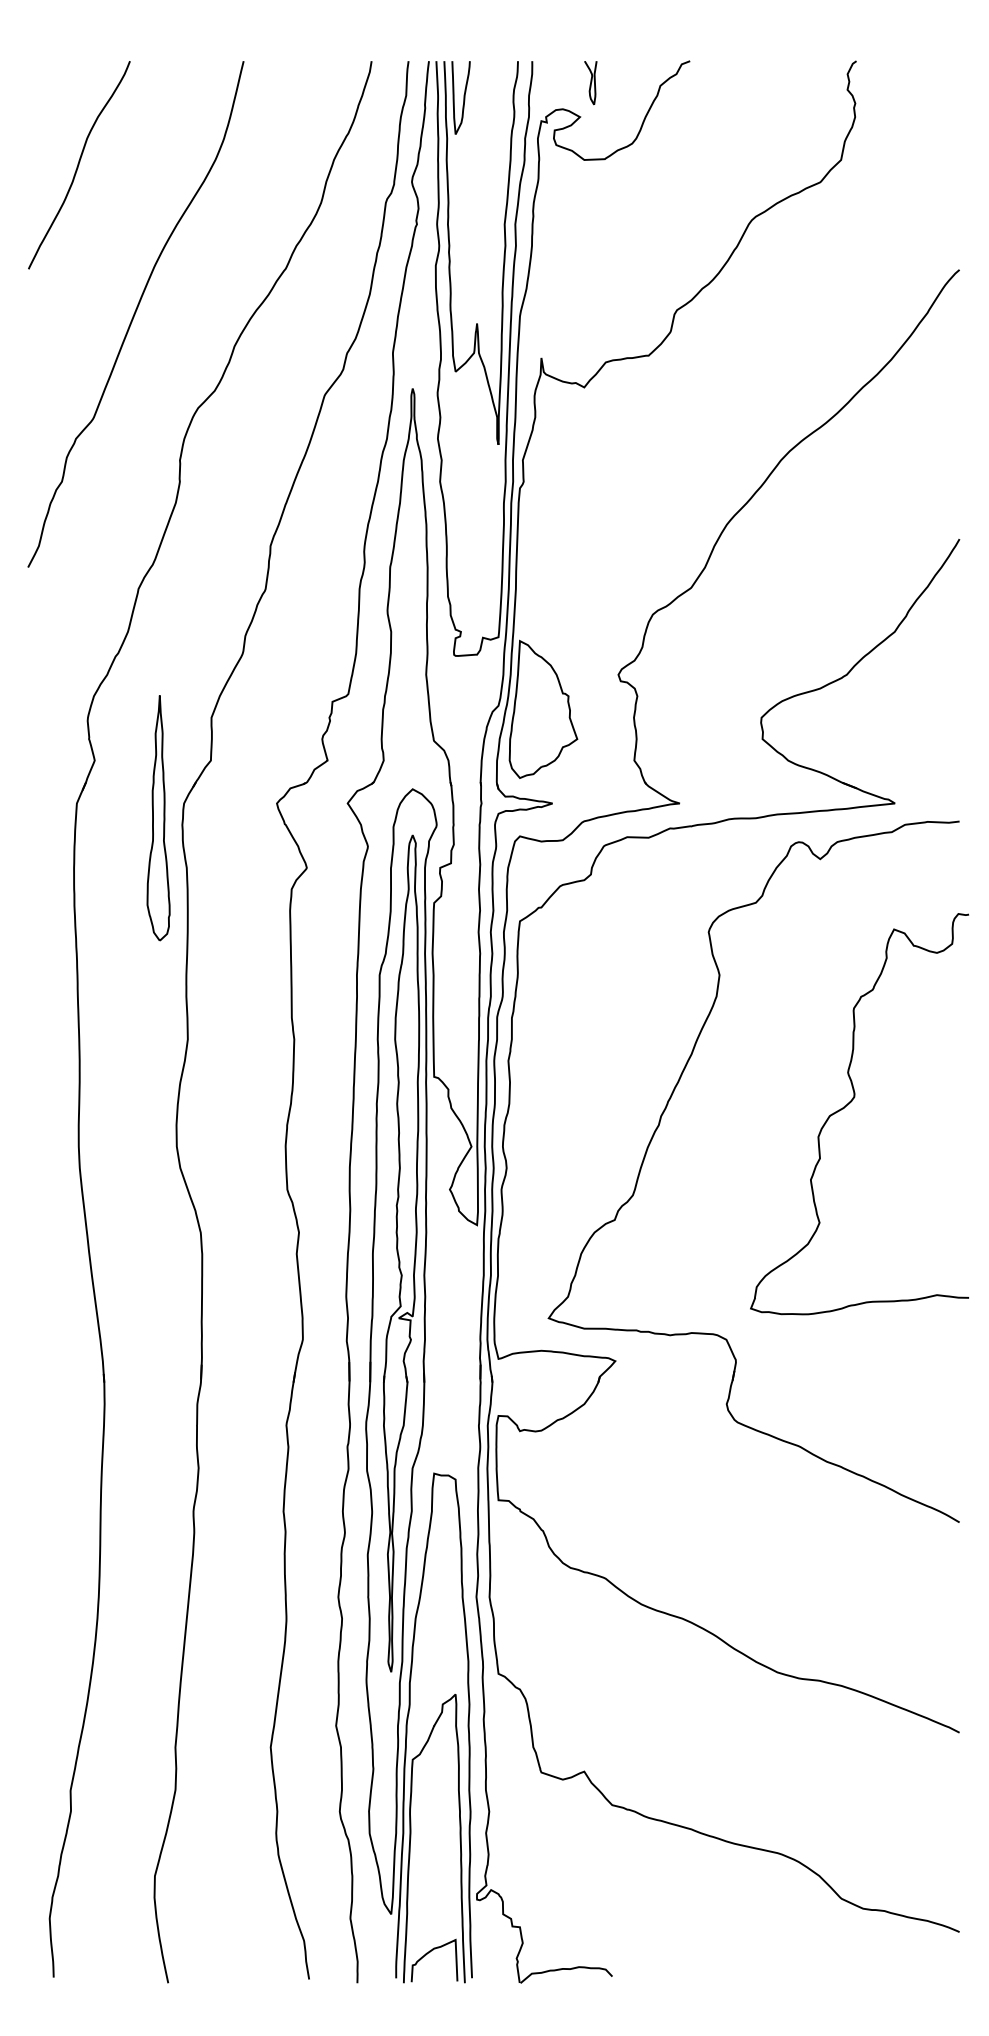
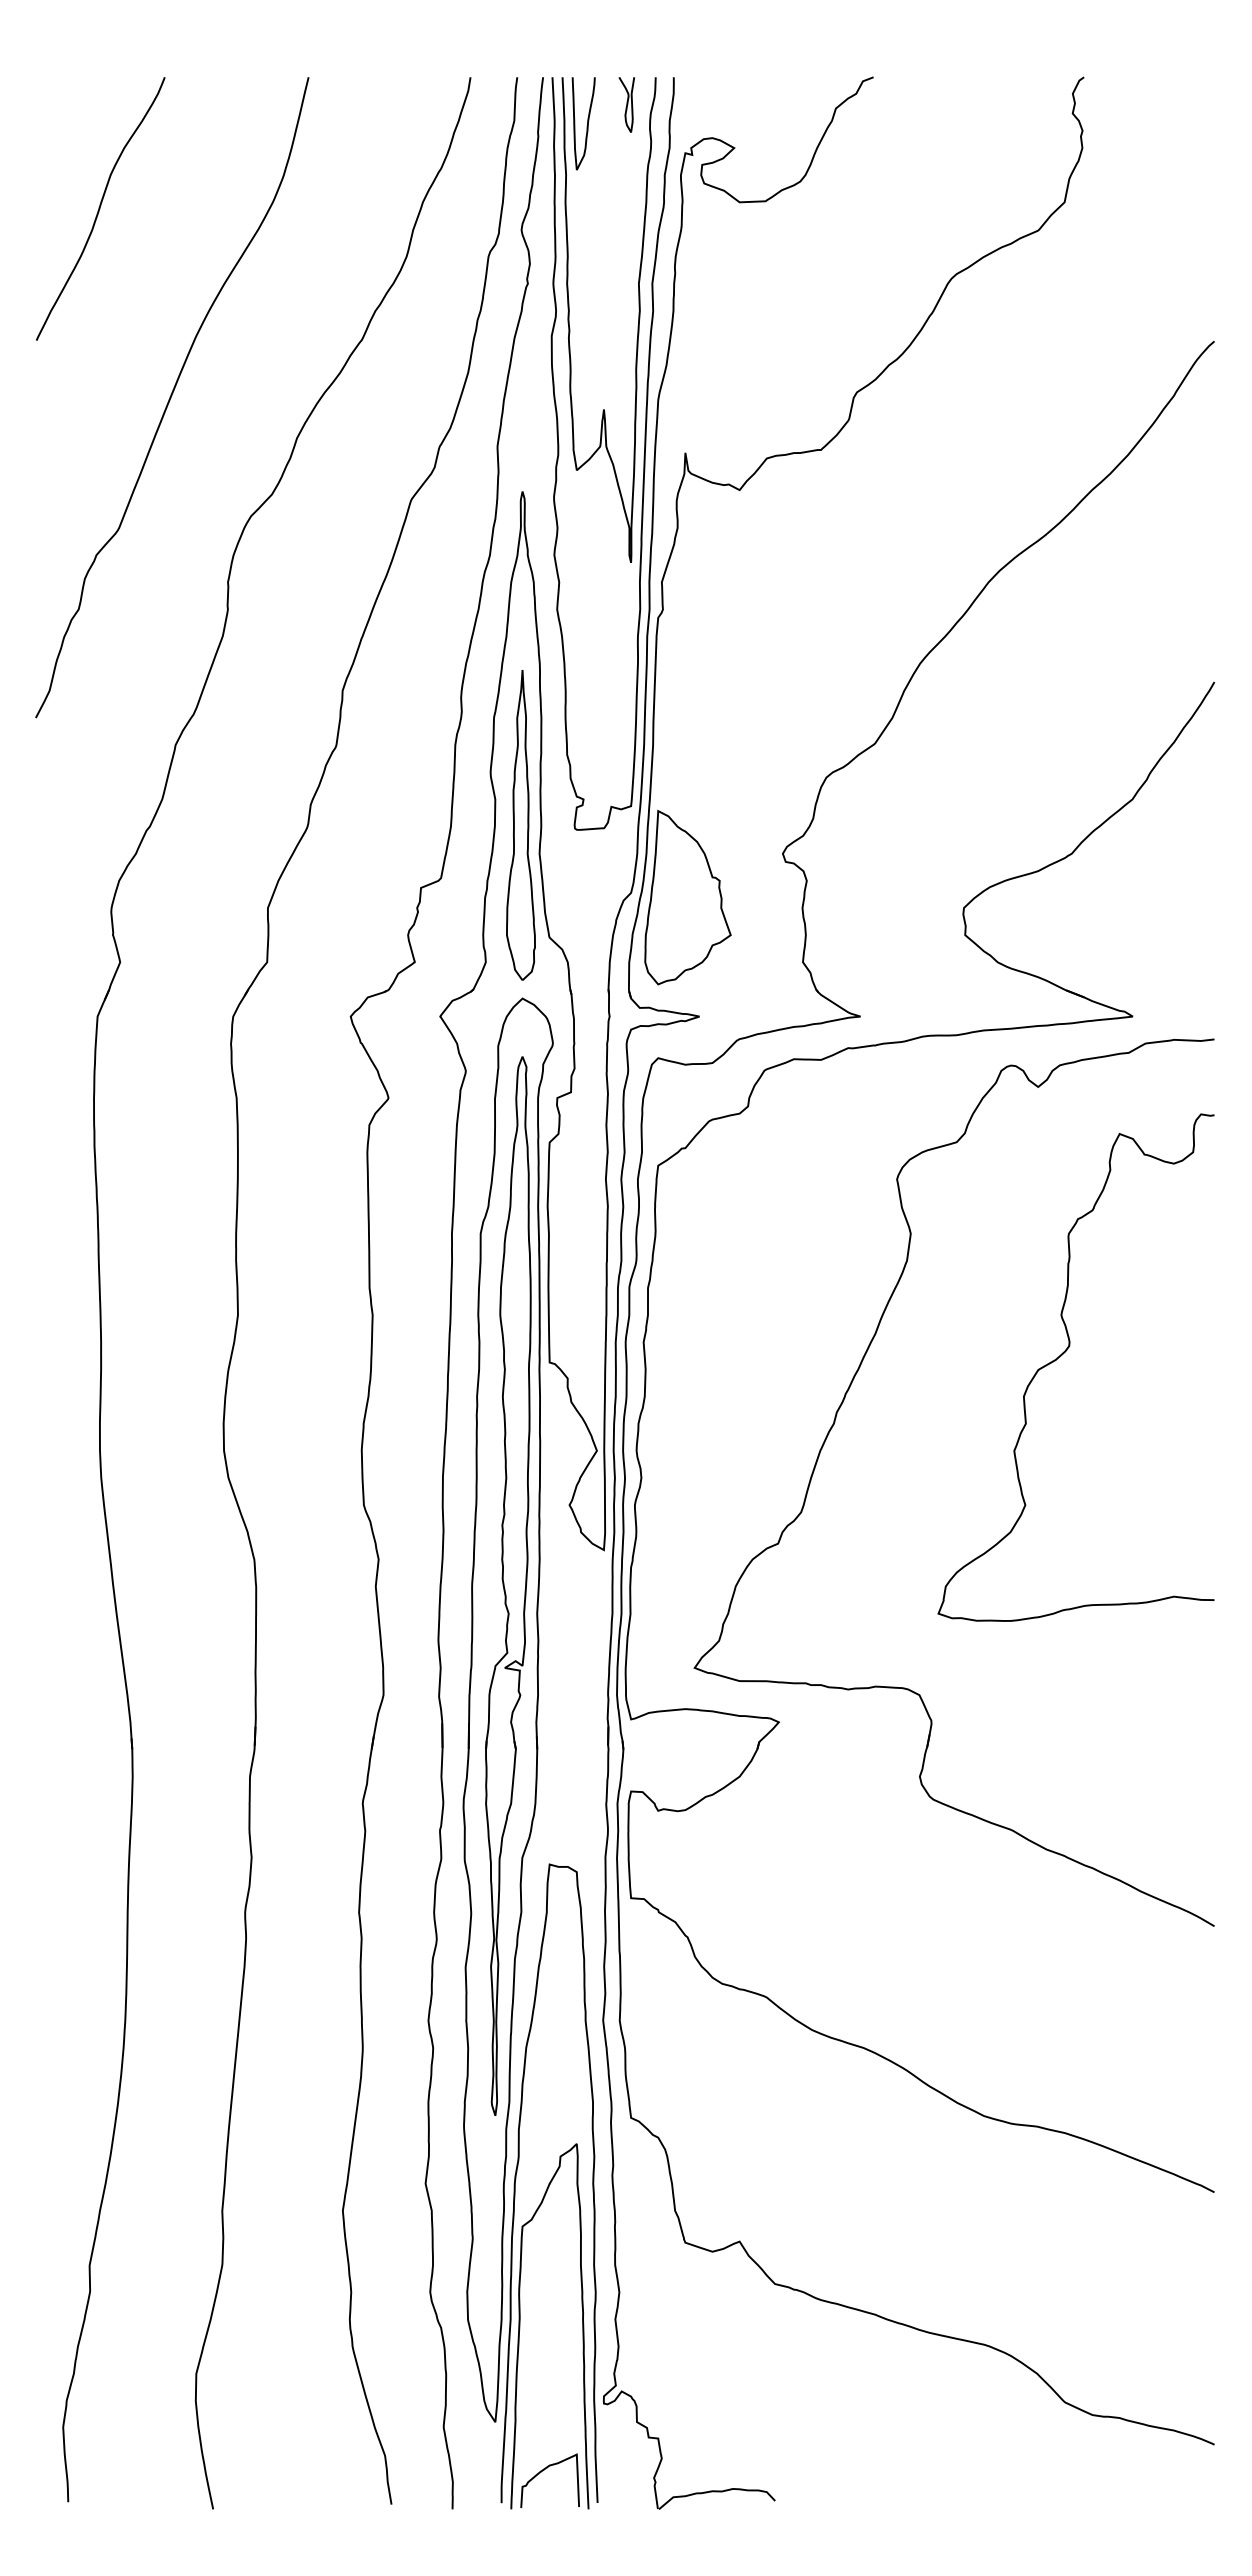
curve: (590, 82) -> (626, 104), moved
part: (158, 818) -> (520, 825), moved
curve: (849, 1103) -> (1063, 1354), moved

